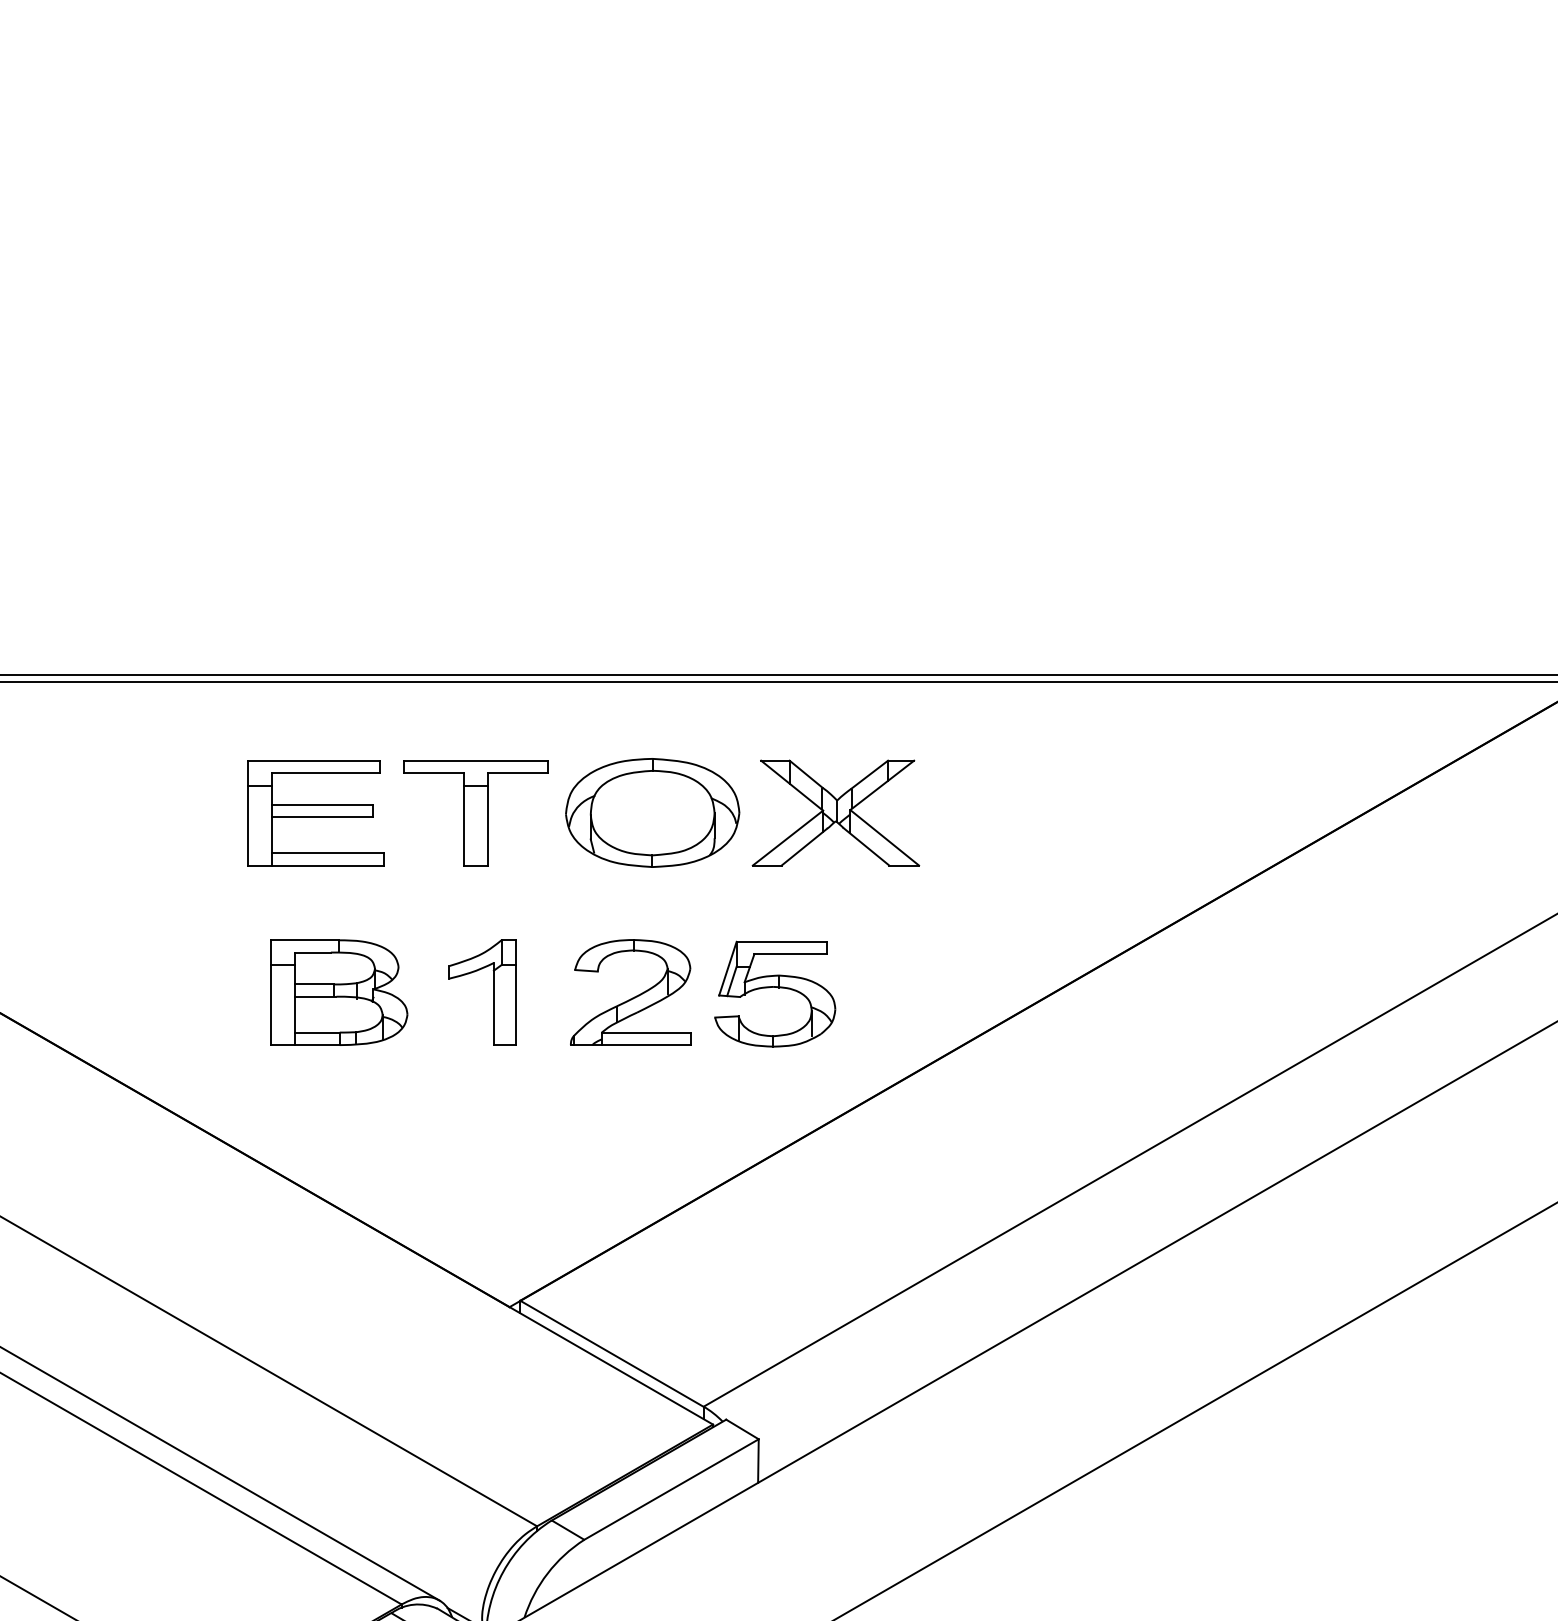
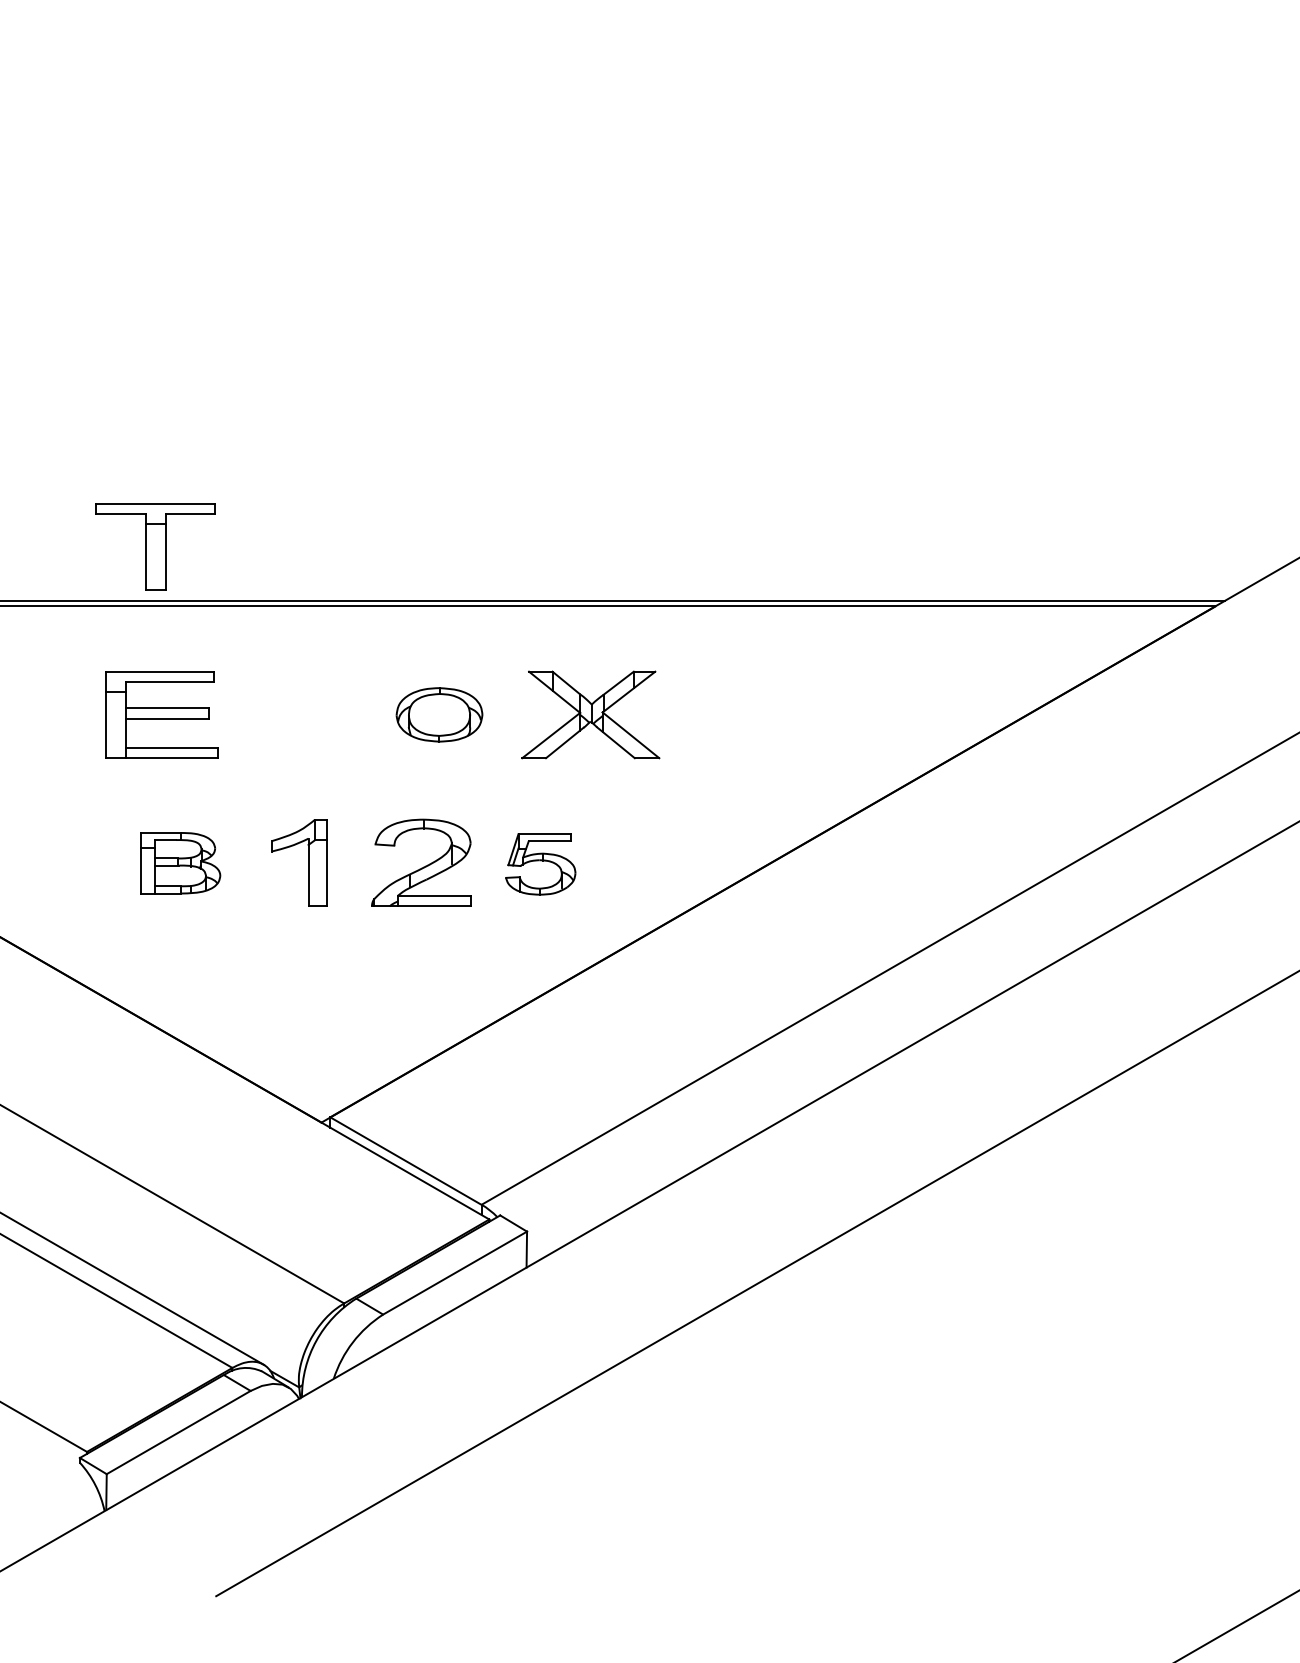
part: (475, 812) -> (155, 546), moved
part: (652, 812) -> (439, 714), size x0.6
part: (338, 993) -> (180, 863), size x0.7
part: (775, 994) -> (540, 864), size x0.7

